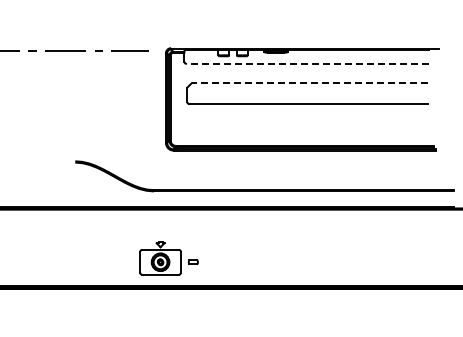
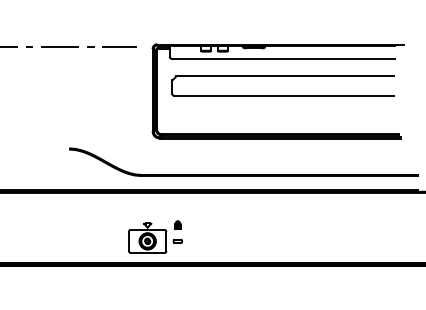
line: (307, 64) -> (282, 59), dashed -> solid
line: (309, 83) -> (284, 76), dashed -> solid
part: (193, 244) -> (178, 224), added

